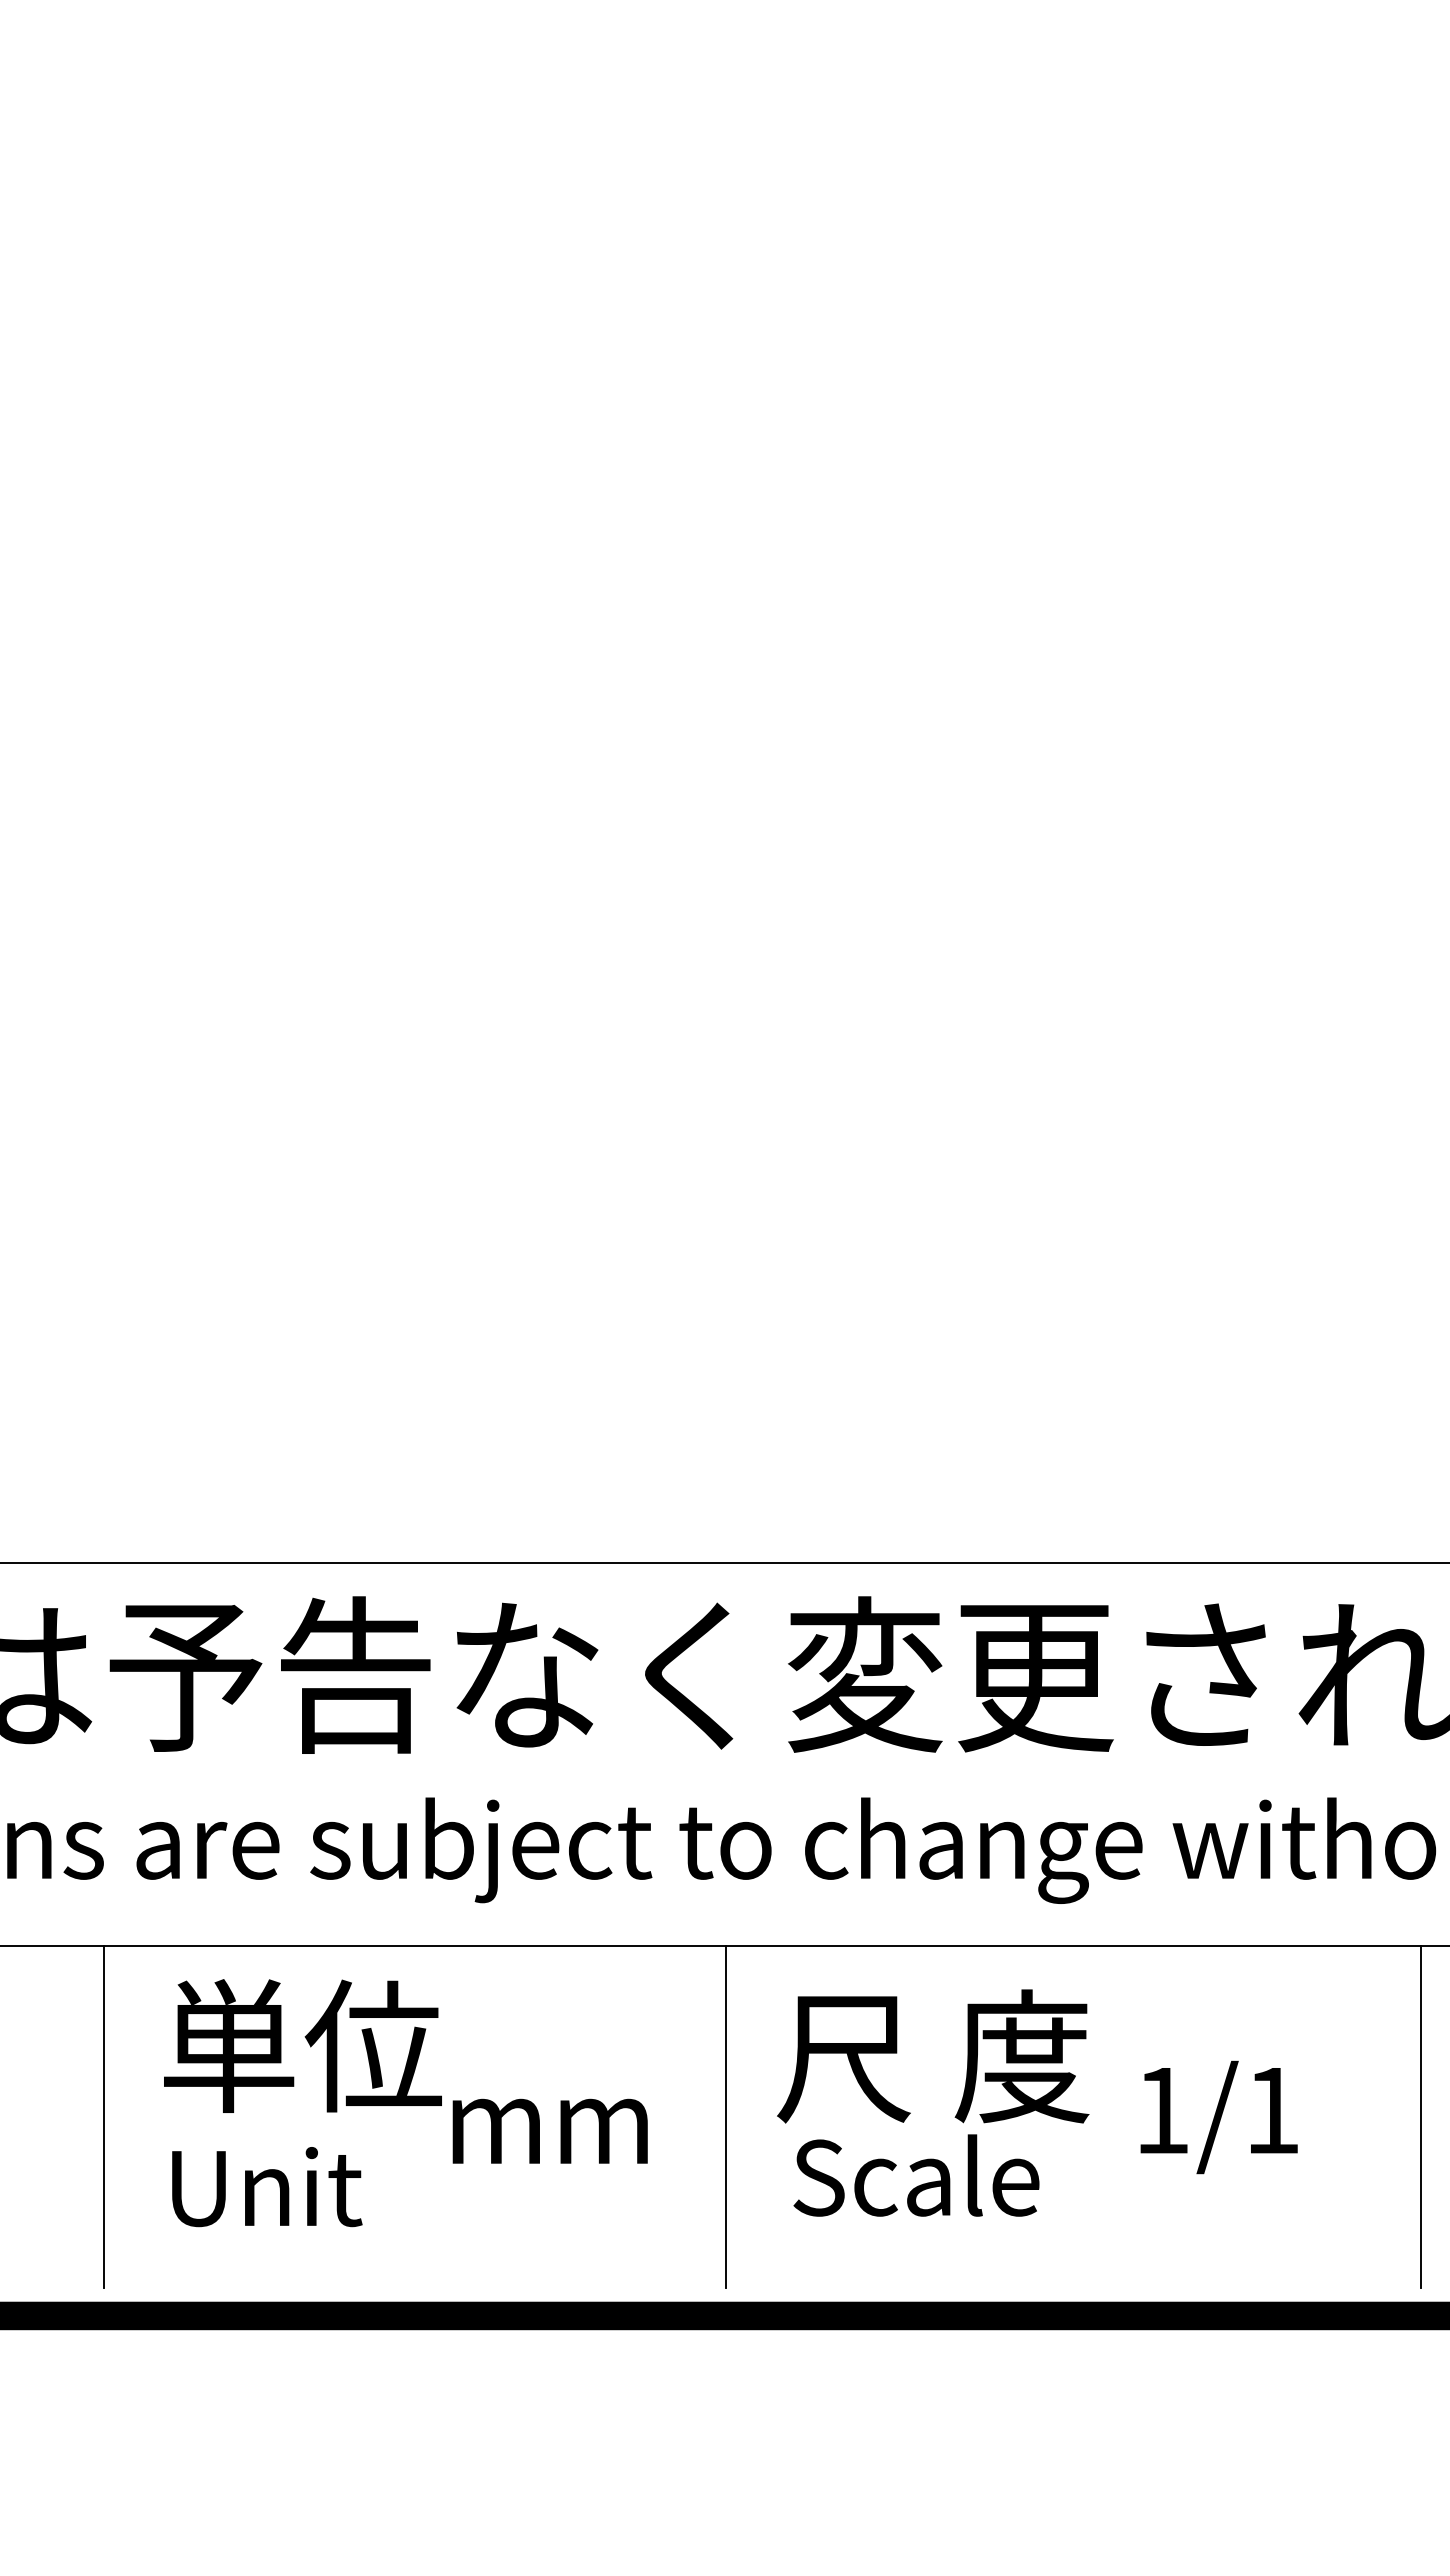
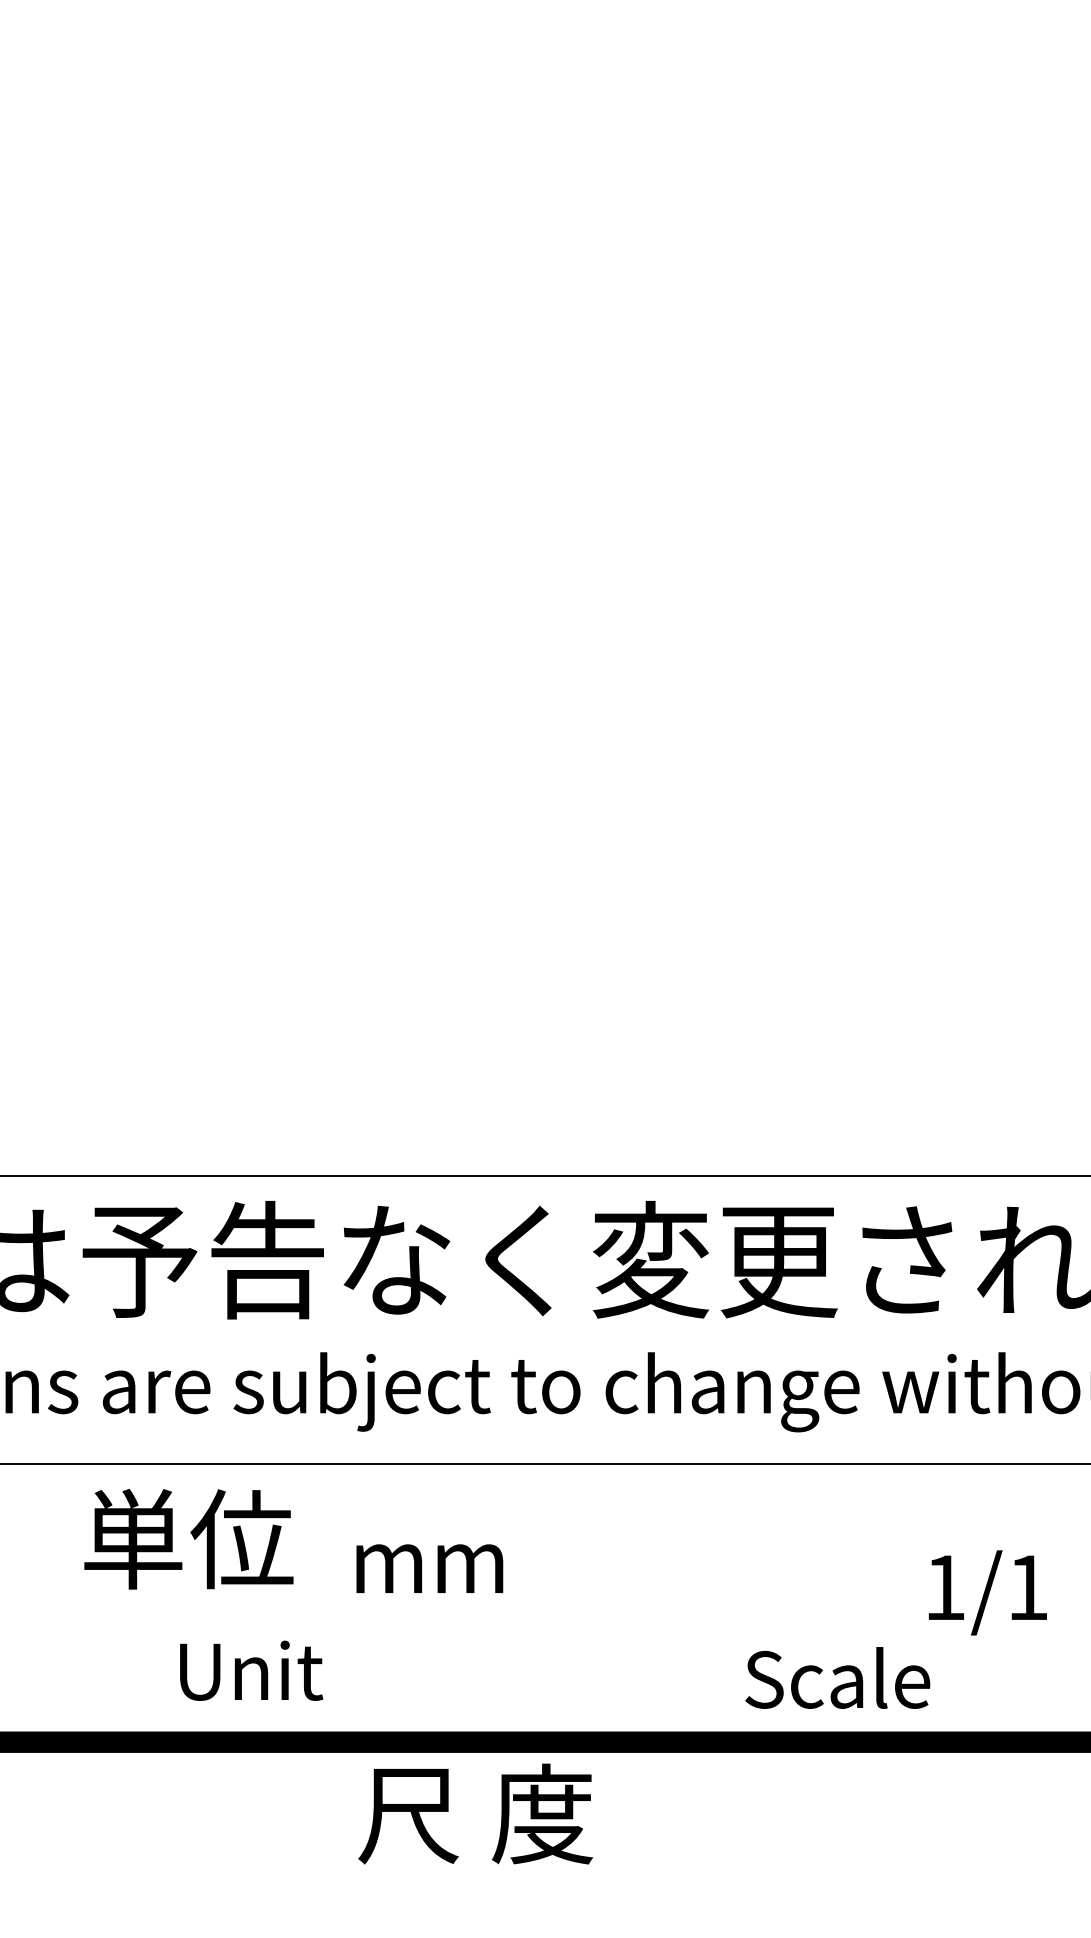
text: (302, 2045) -> (188, 1538), moved
text: (933, 2056) -> (475, 1814), moved
line: (104, 2117) -> (78, 1592), removed
line: (726, 2117) -> (546, 1592), removed
text: (1218, 2117) -> (987, 1592), moved
line: (1420, 2117) -> (1068, 1592), removed
text: (549, 2130) -> (429, 1568), moved
text: (916, 2175) -> (837, 1677), moved
text: (267, 2187) -> (251, 1671), moved

